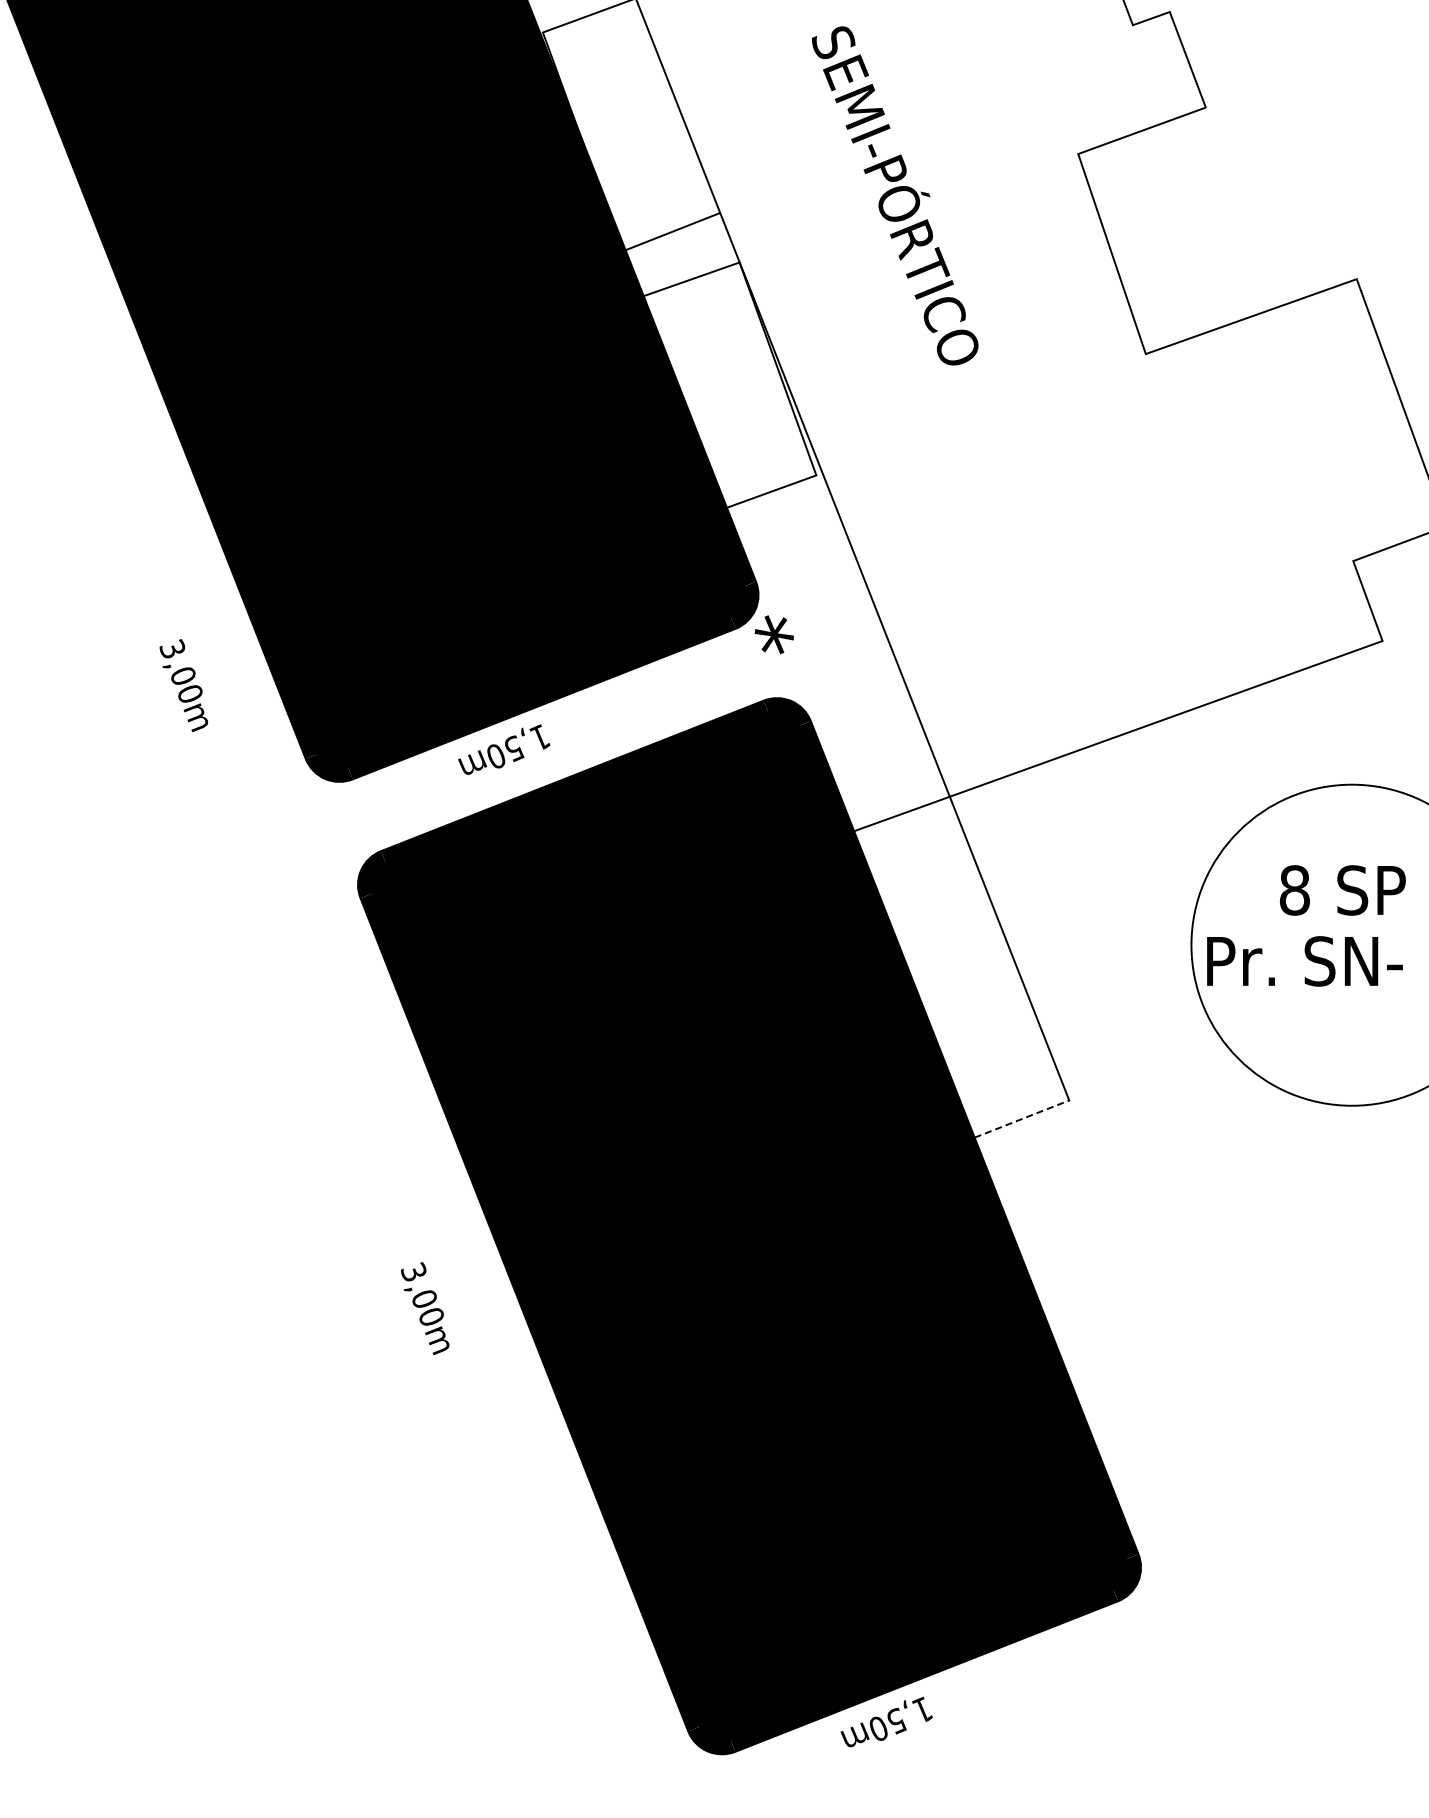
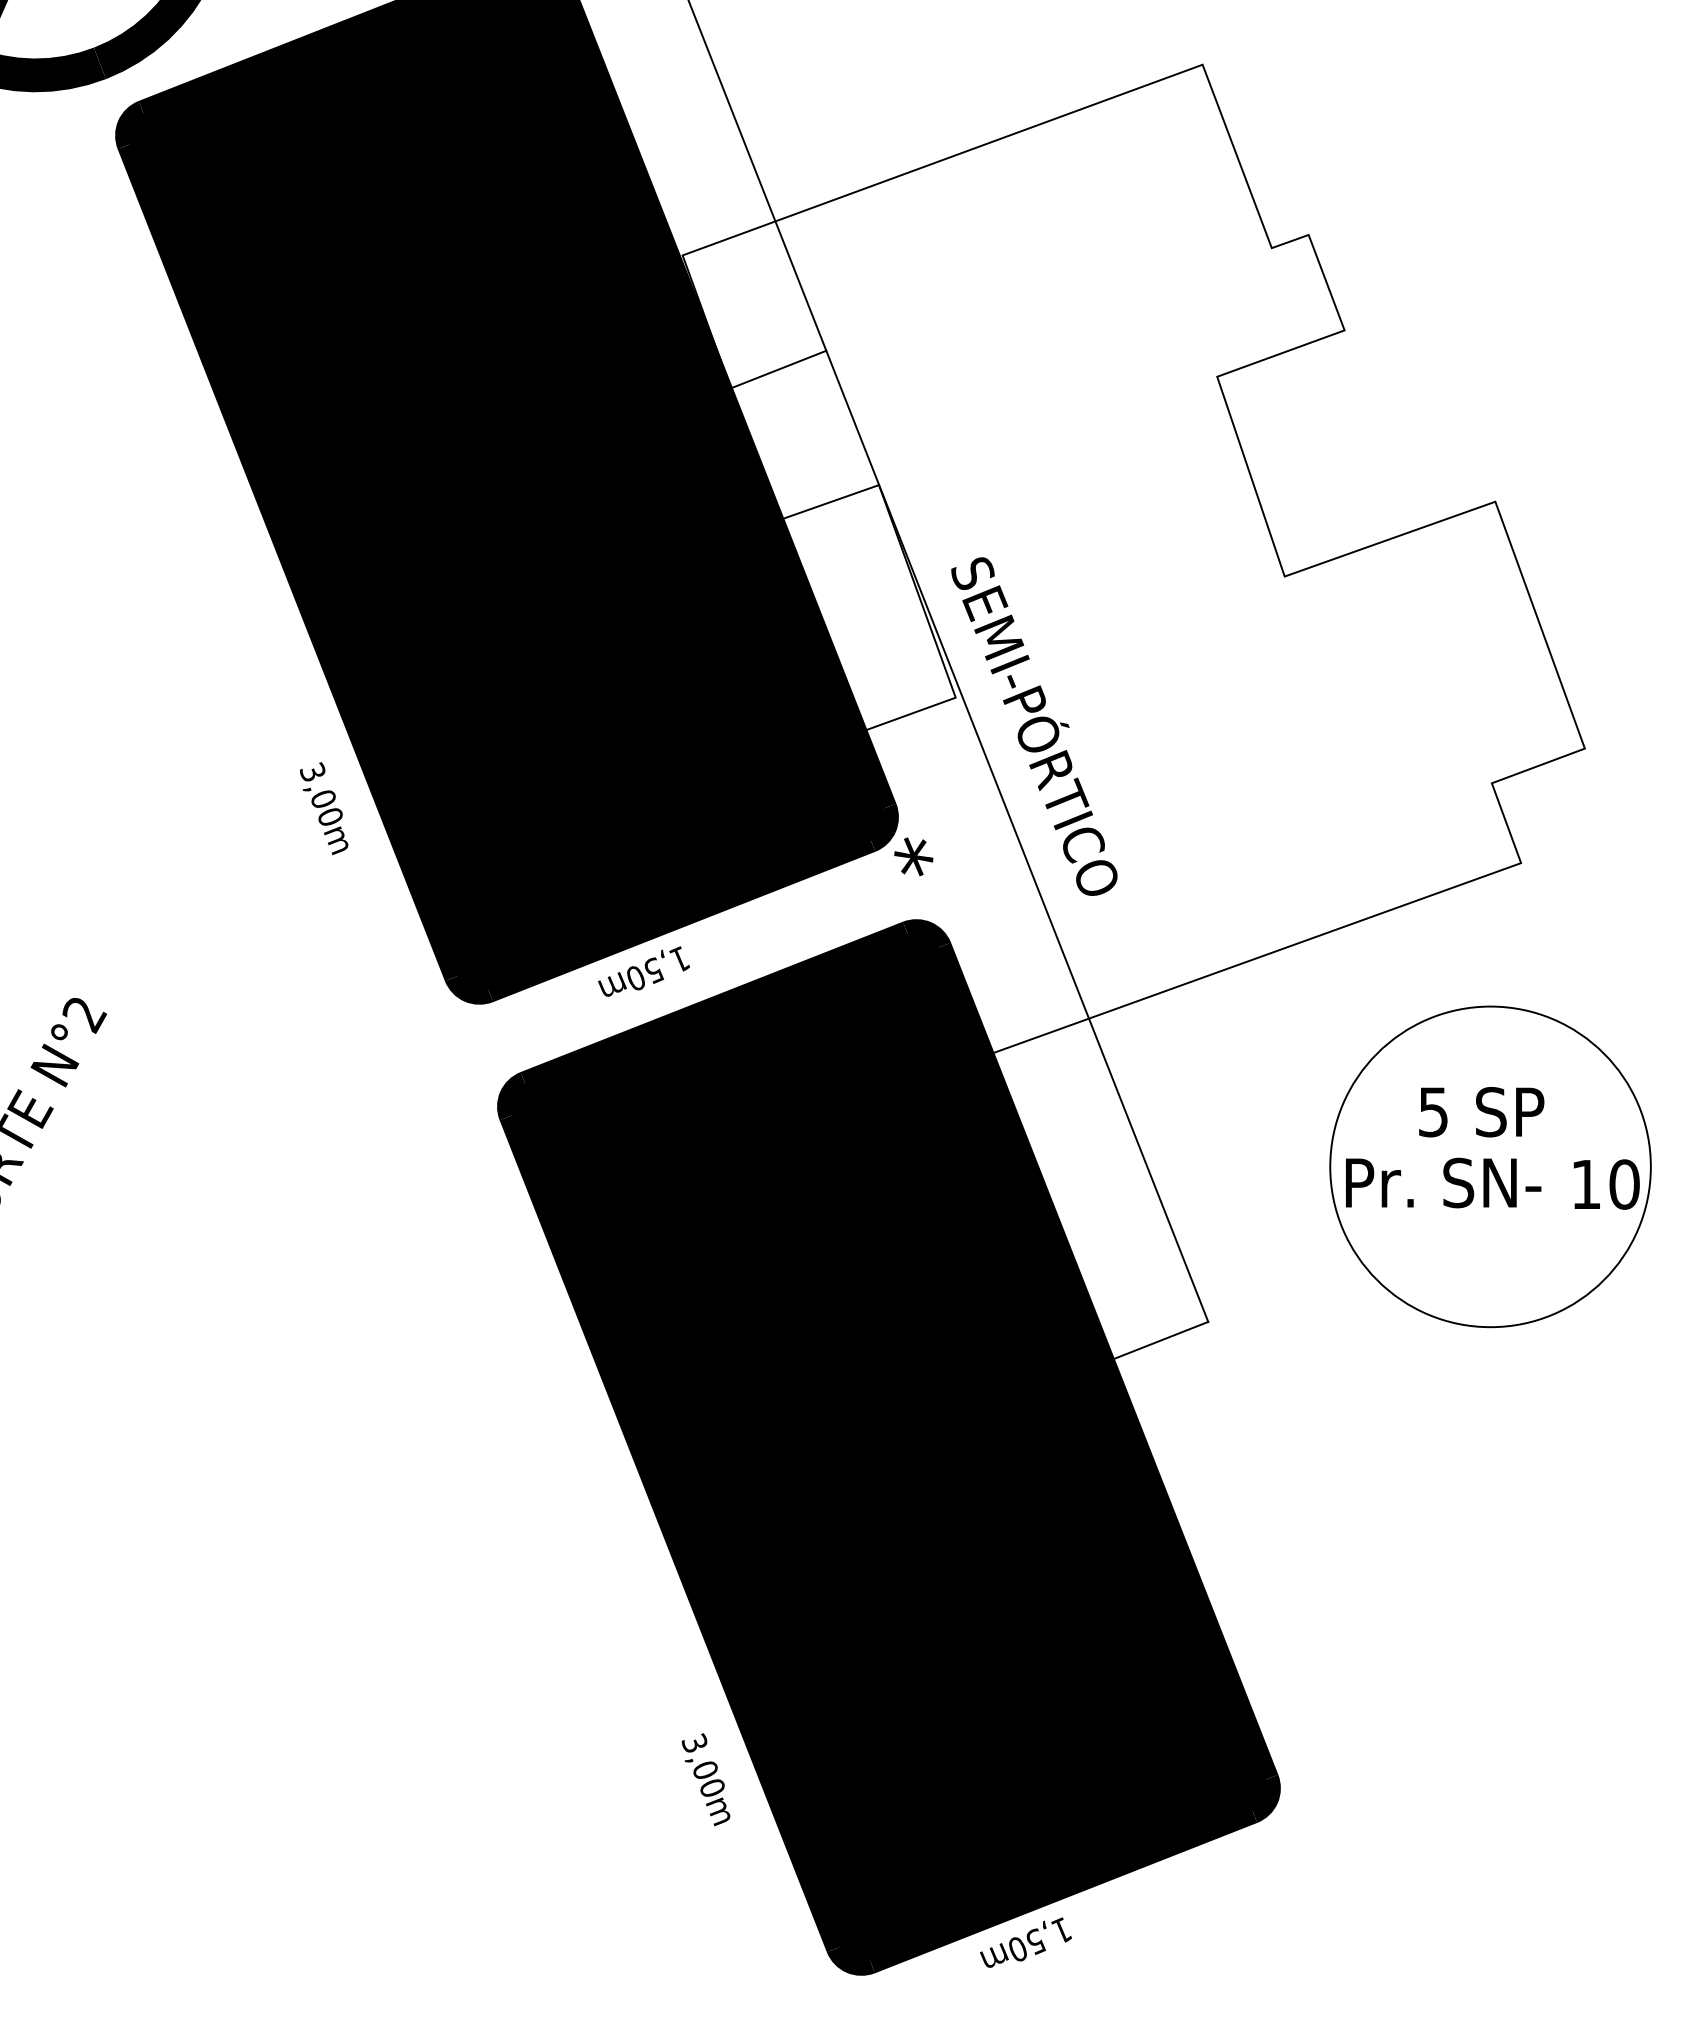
text: (895, 195) -> (1034, 726), moved
line: (671, 230) -> (778, 368), moved
text: (184, 685) -> (324, 808), moved
text: (1294, 890) -> (1433, 1112), 8 -> 5
line: (1022, 1119) -> (1161, 1340), dashed -> solid
text: (424, 1308) -> (705, 1779), moved

